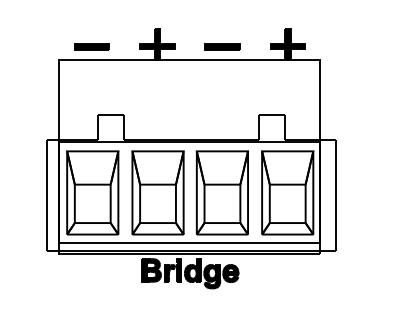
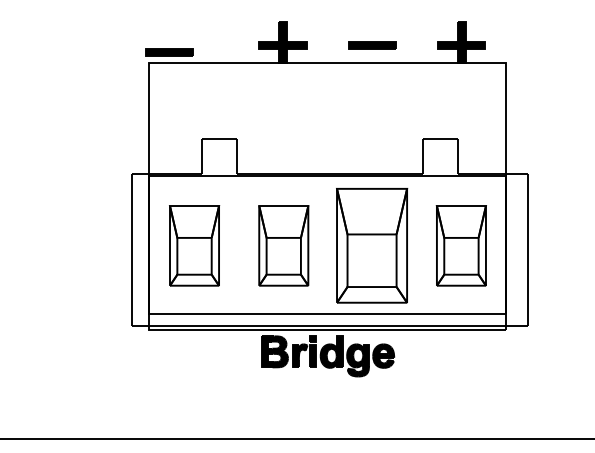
part: (92, 46) -> (169, 52), moved
part: (92, 192) -> (194, 245), size x0.7
part: (157, 192) -> (283, 245), size x0.7
part: (287, 192) -> (461, 245), size x0.7

